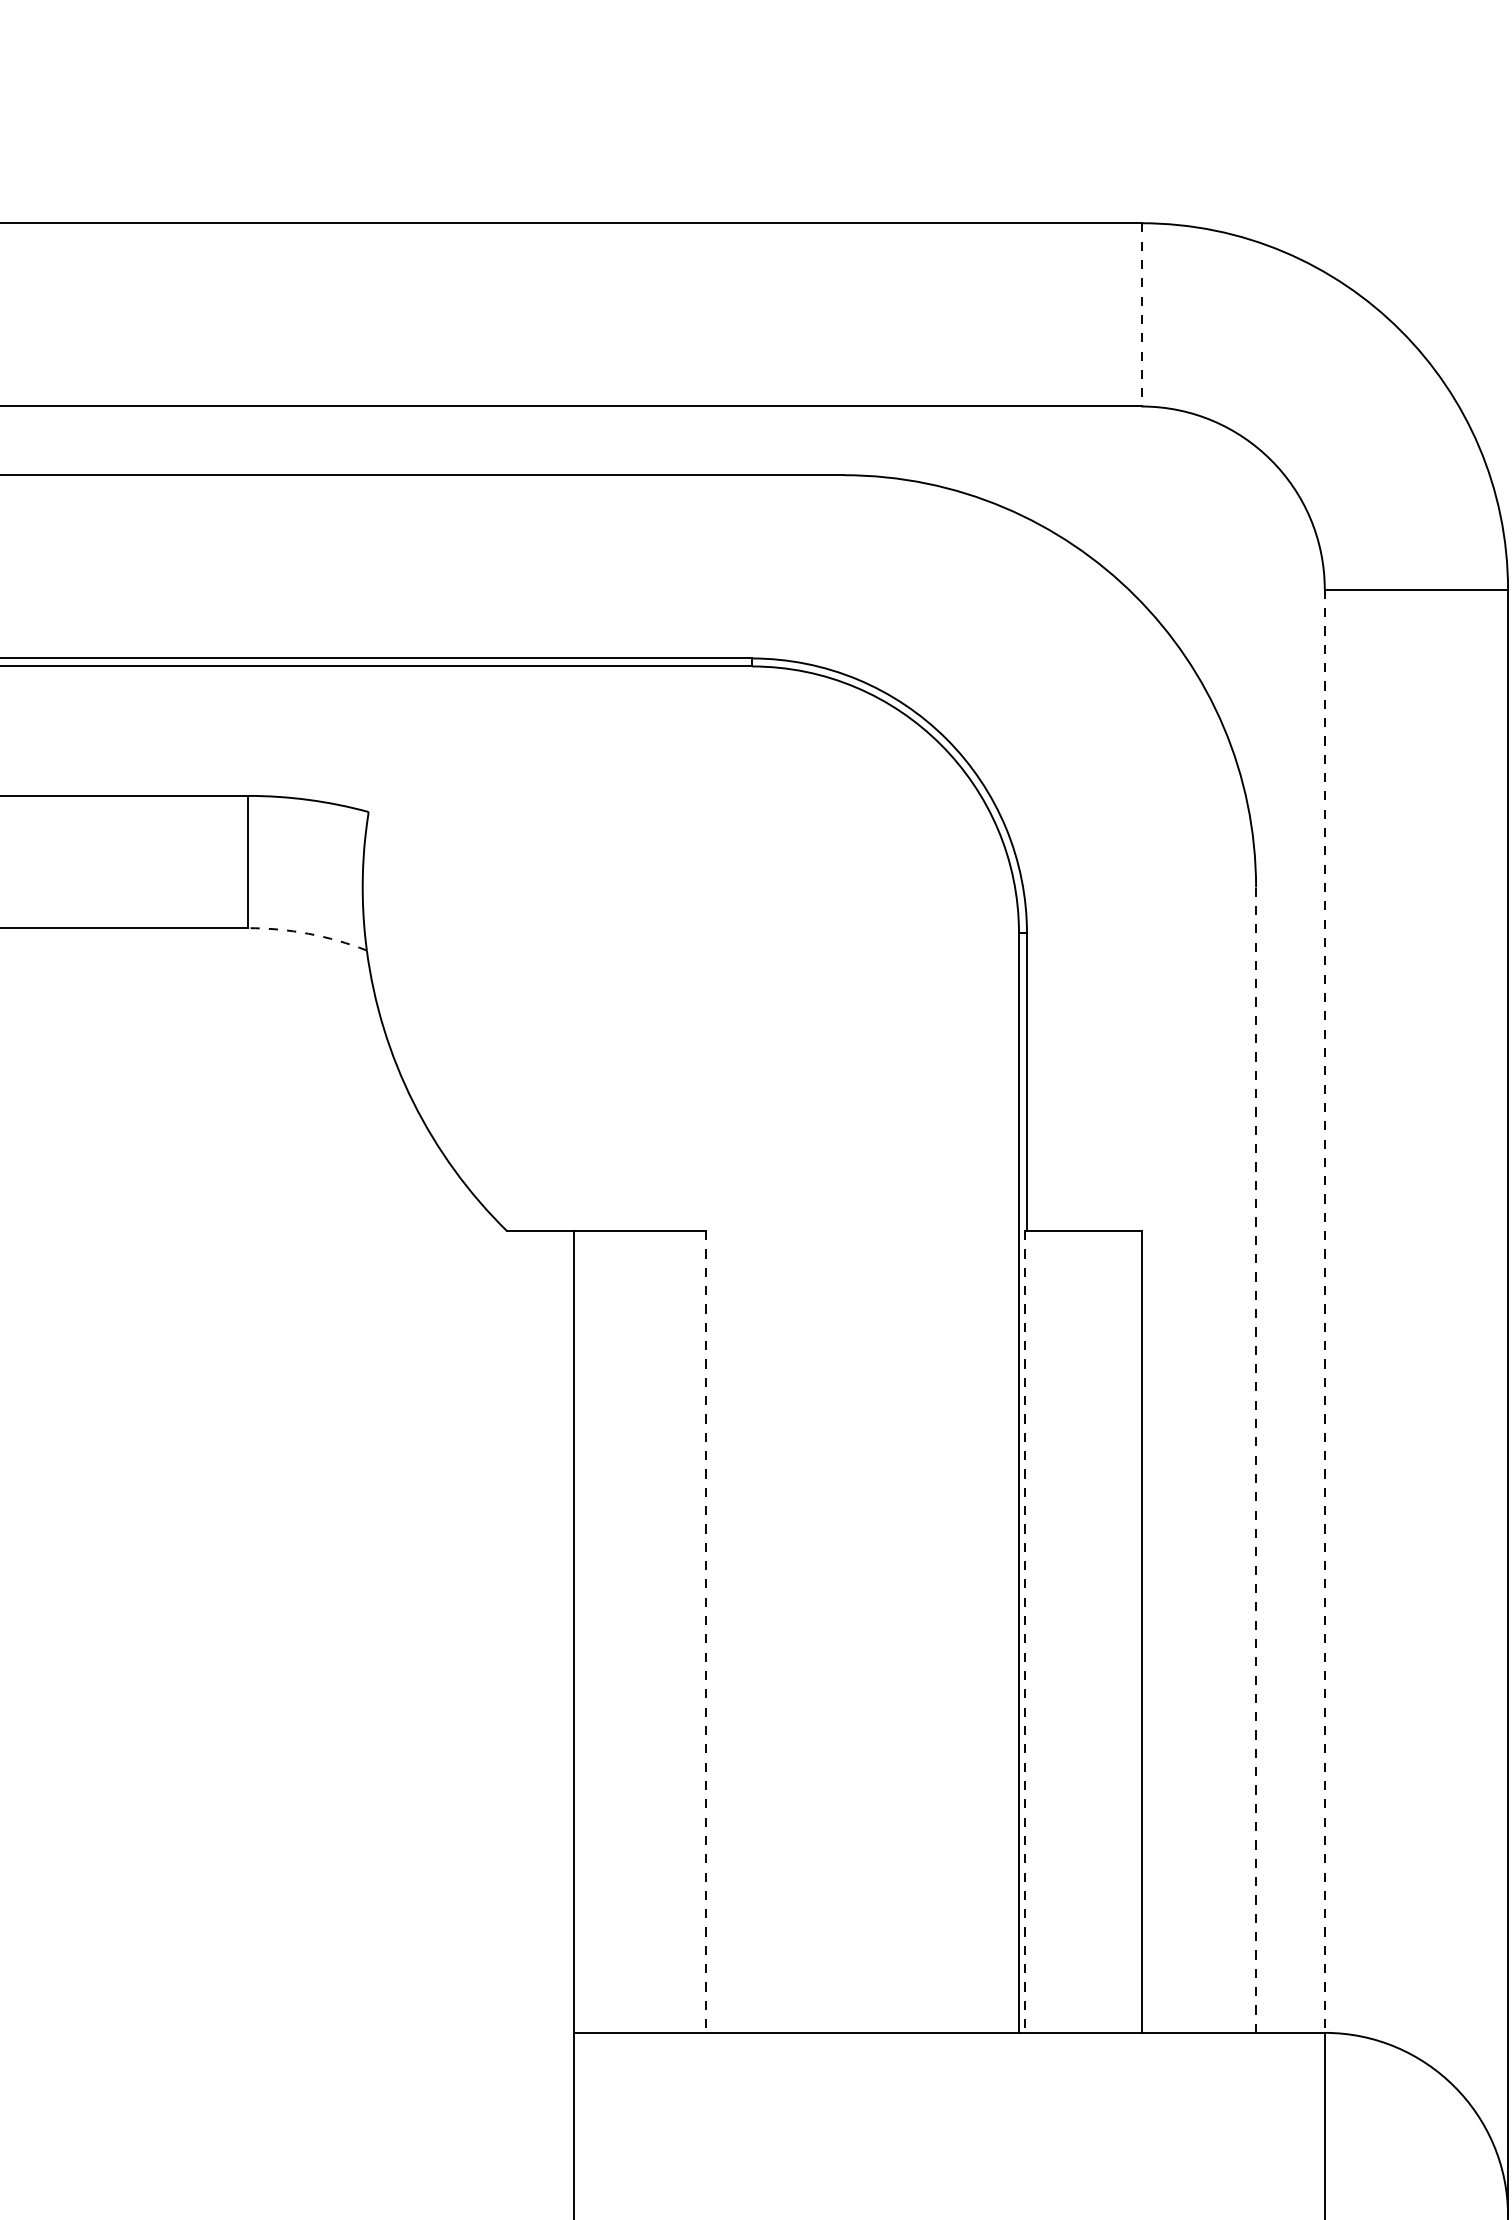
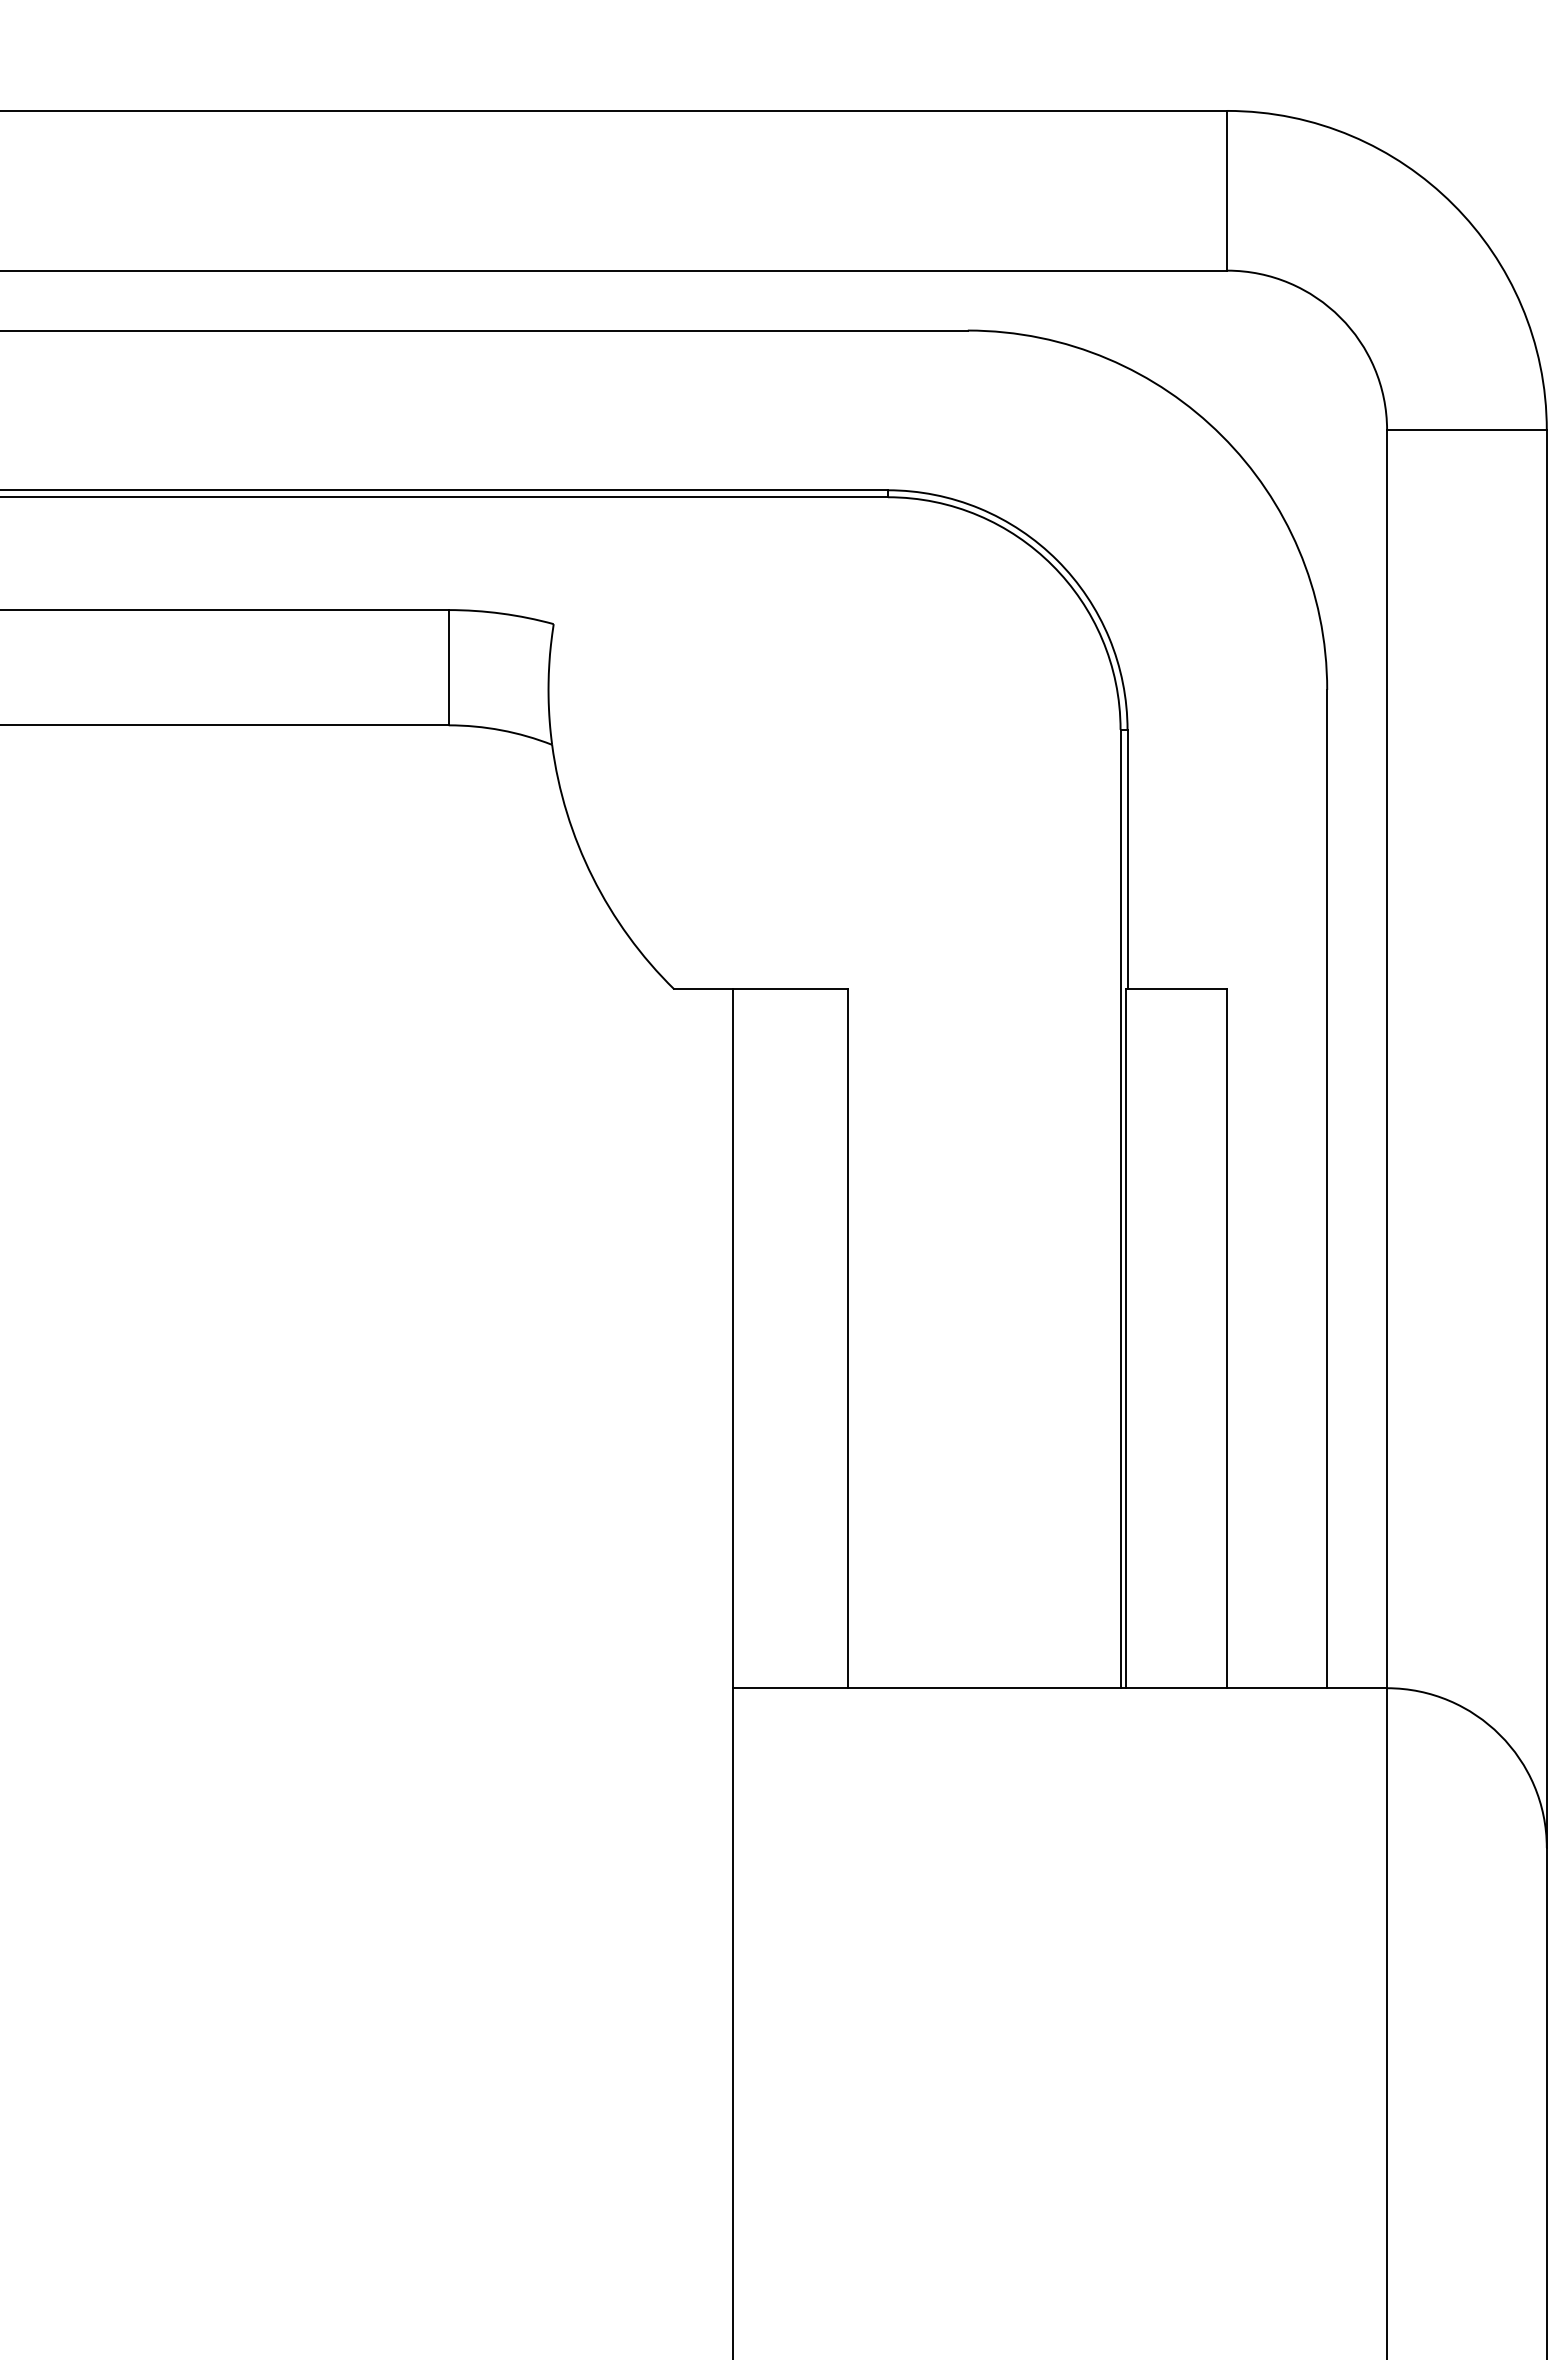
line: (1141, 314) -> (1227, 190), dashed -> solid
arc: (308, 934) -> (501, 730), dashed -> solid
line: (1325, 1311) -> (1387, 1059), dashed -> solid
line: (1256, 1460) -> (1327, 1189), dashed -> solid
line: (706, 1632) -> (848, 1339), dashed -> solid
line: (1025, 1632) -> (1126, 1339), dashed -> solid

